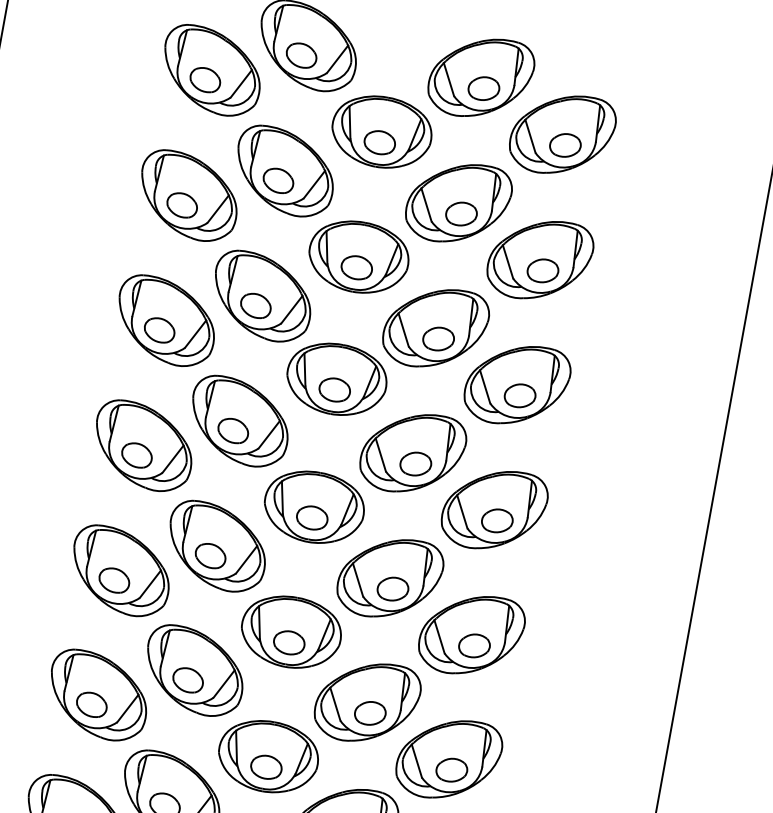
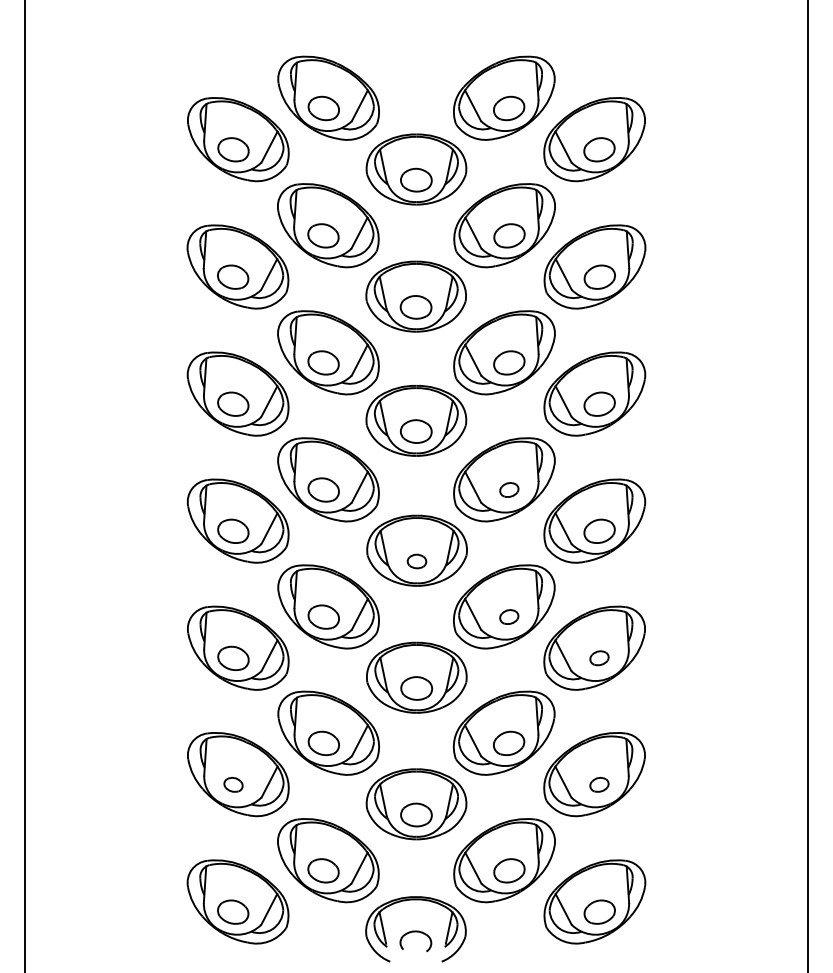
part: (416, 463) -> (509, 489), size x0.6
part: (311, 517) -> (416, 561), size x0.6
part: (393, 588) -> (509, 616), size x0.6
part: (474, 645) -> (599, 657), size x0.6
part: (91, 704) -> (233, 784), size x0.6
part: (451, 769) -> (599, 784), size x0.6

